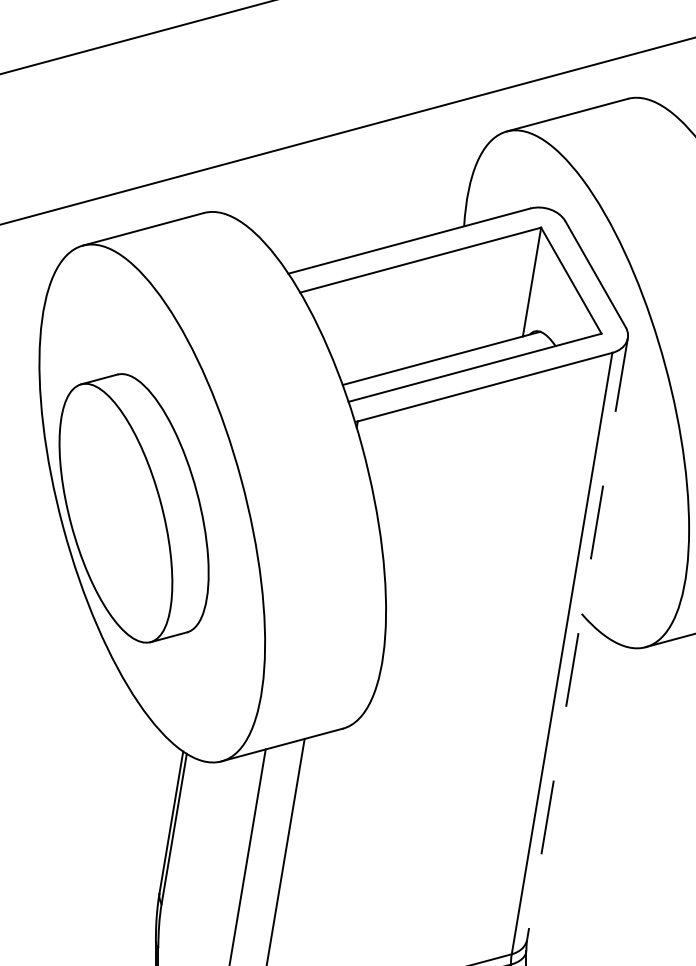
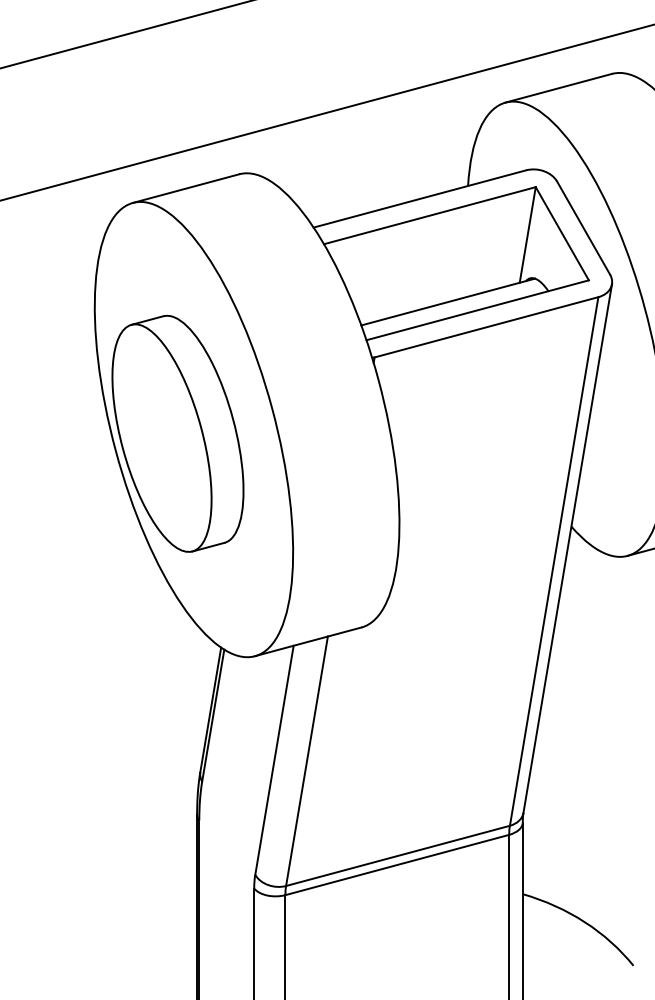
line: (577, 638) -> (567, 548), dashed -> solid

